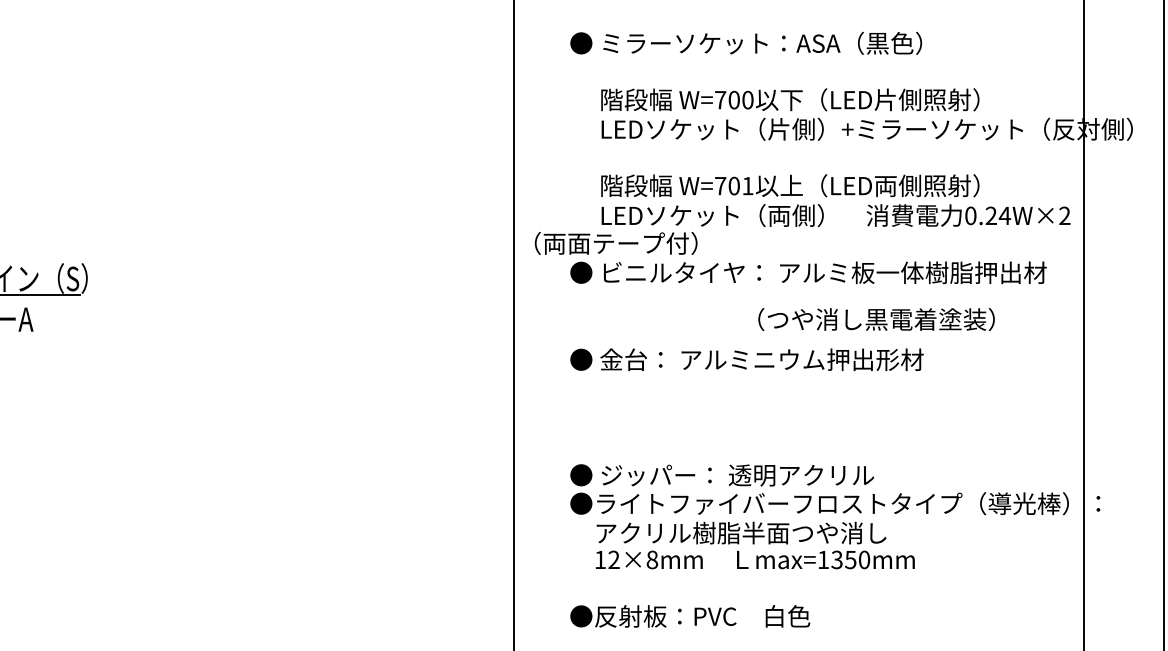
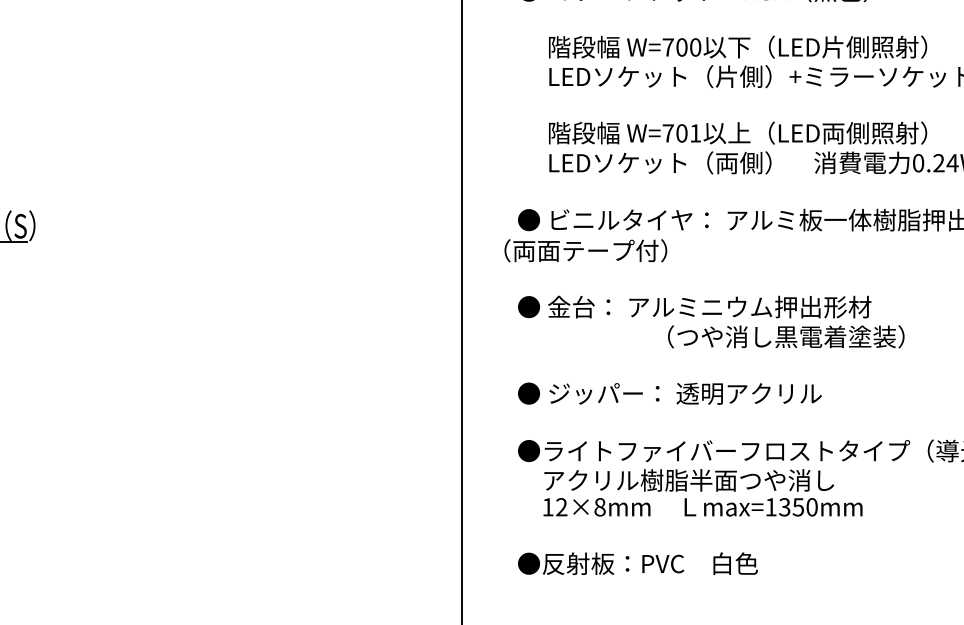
text: (615, 243) -> (585, 250), moved
text: (876, 319) -> (786, 336), moved
text: (722, 475) -> (670, 393), moved

